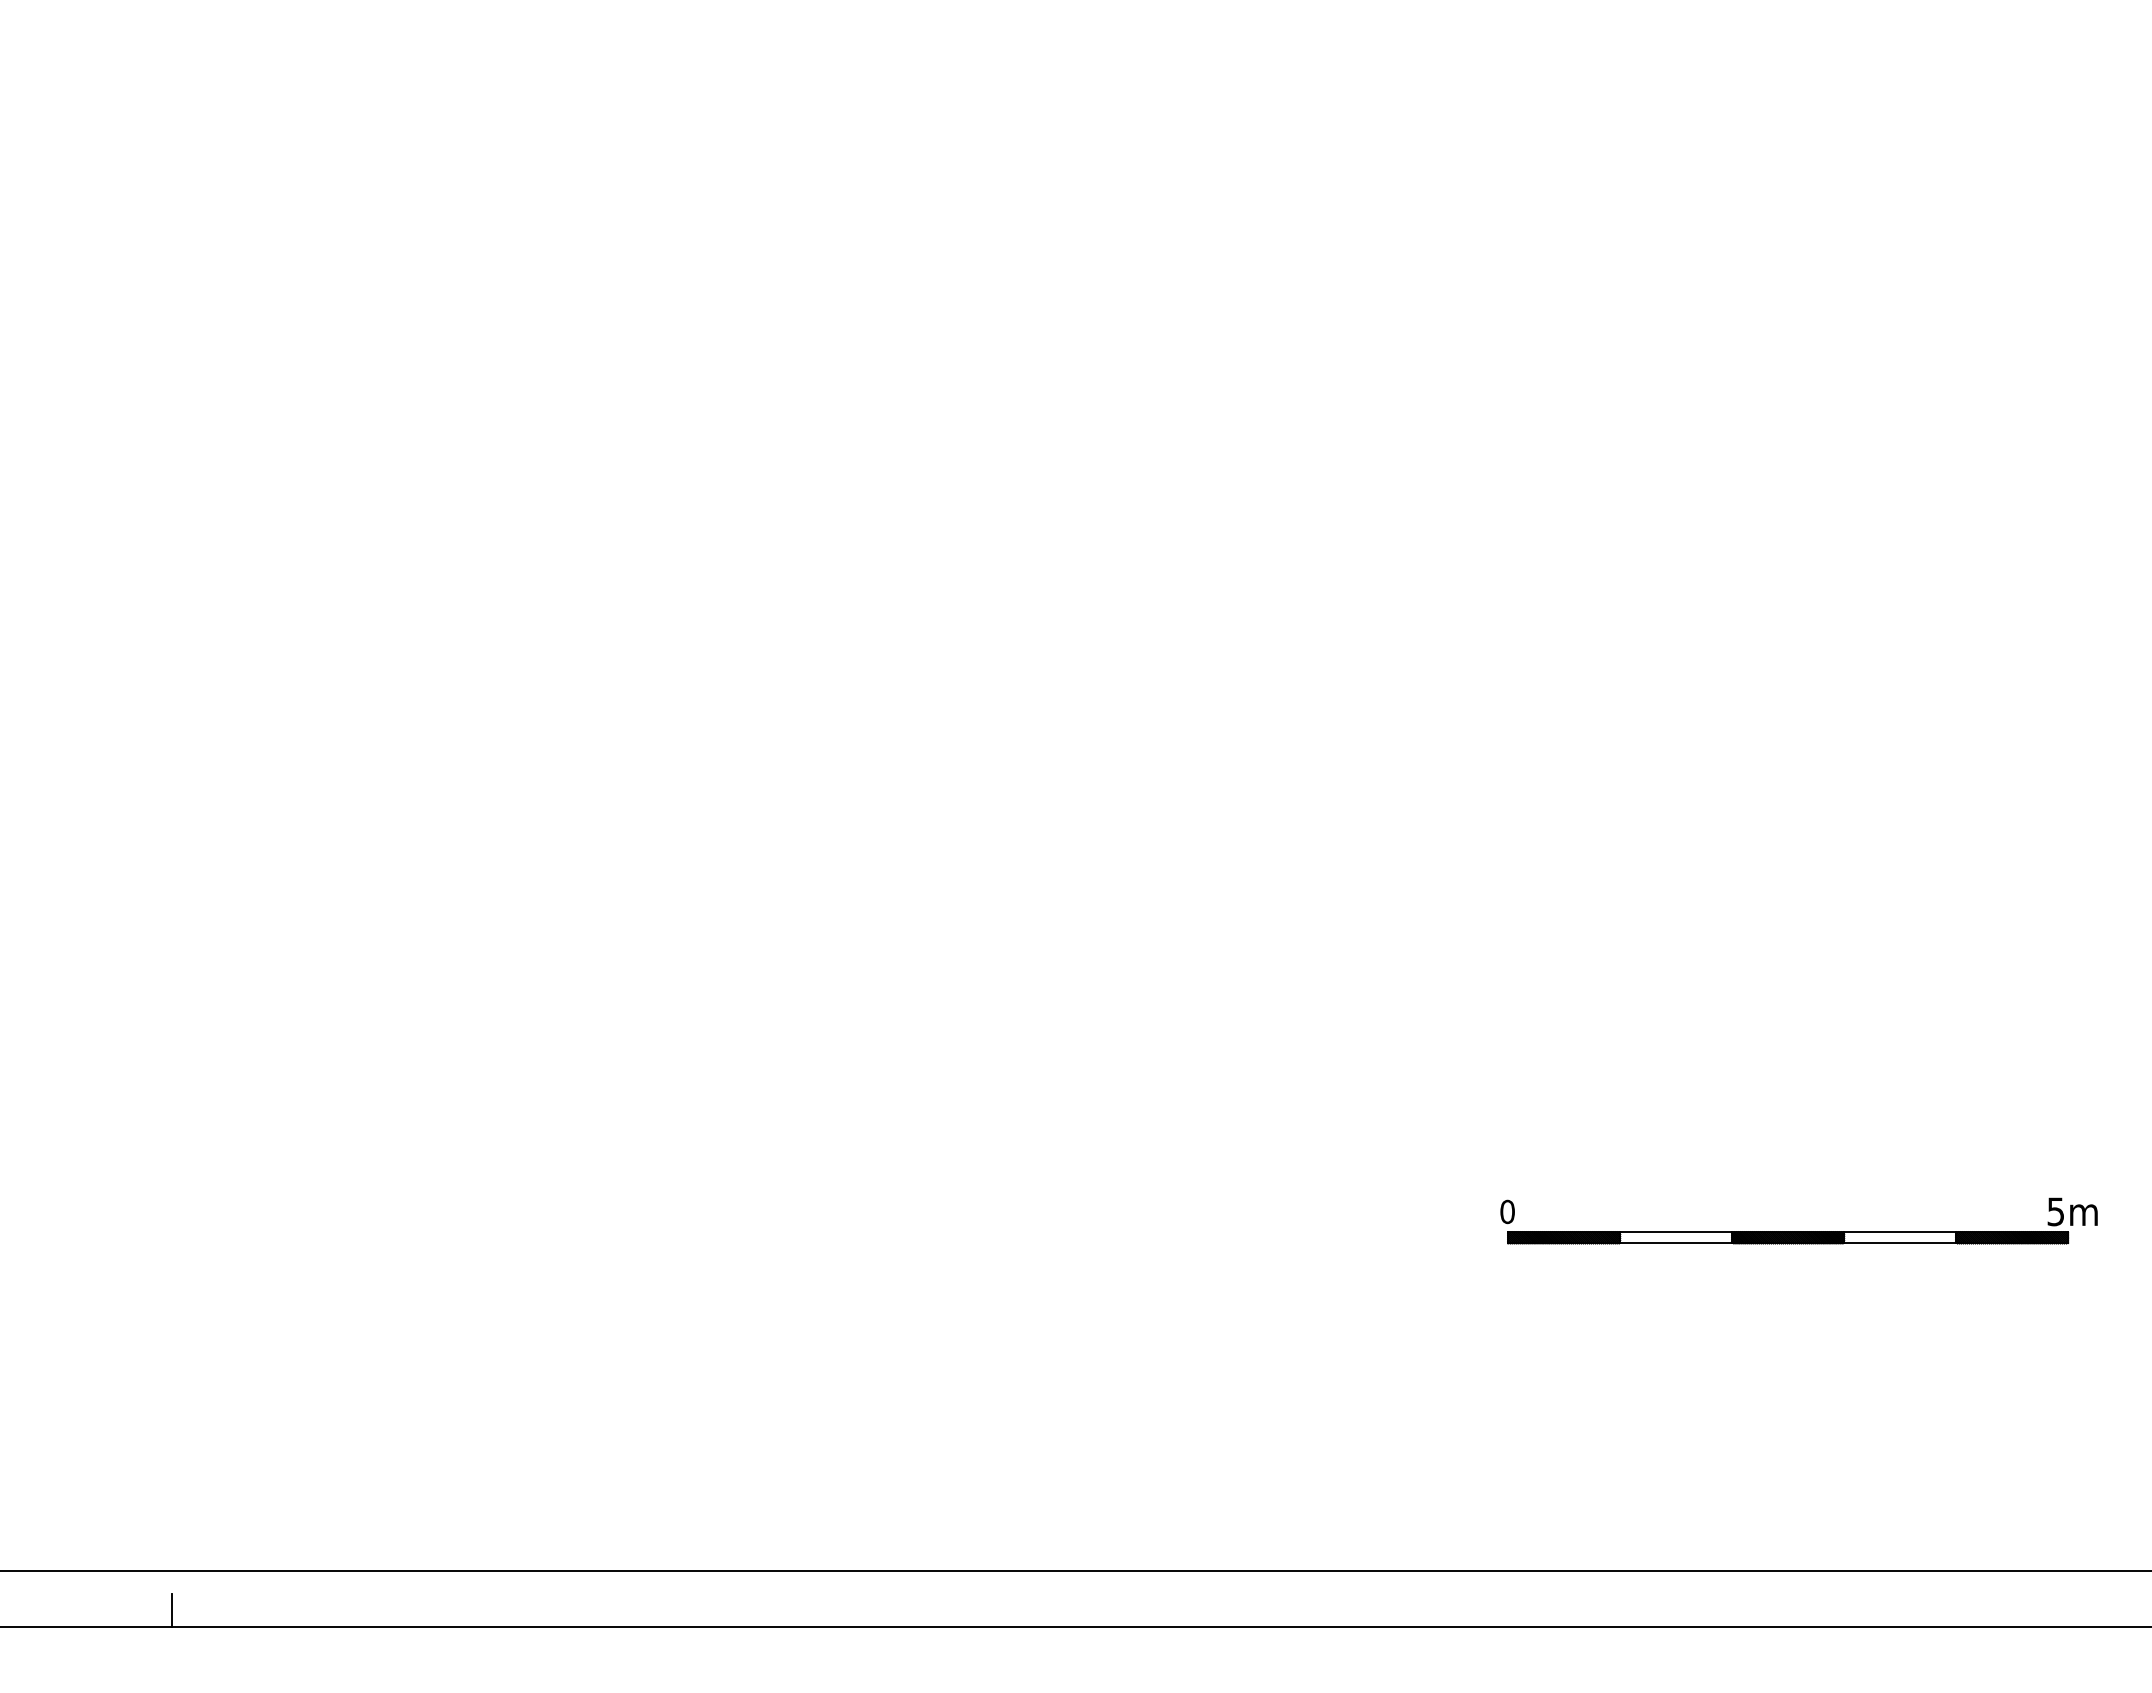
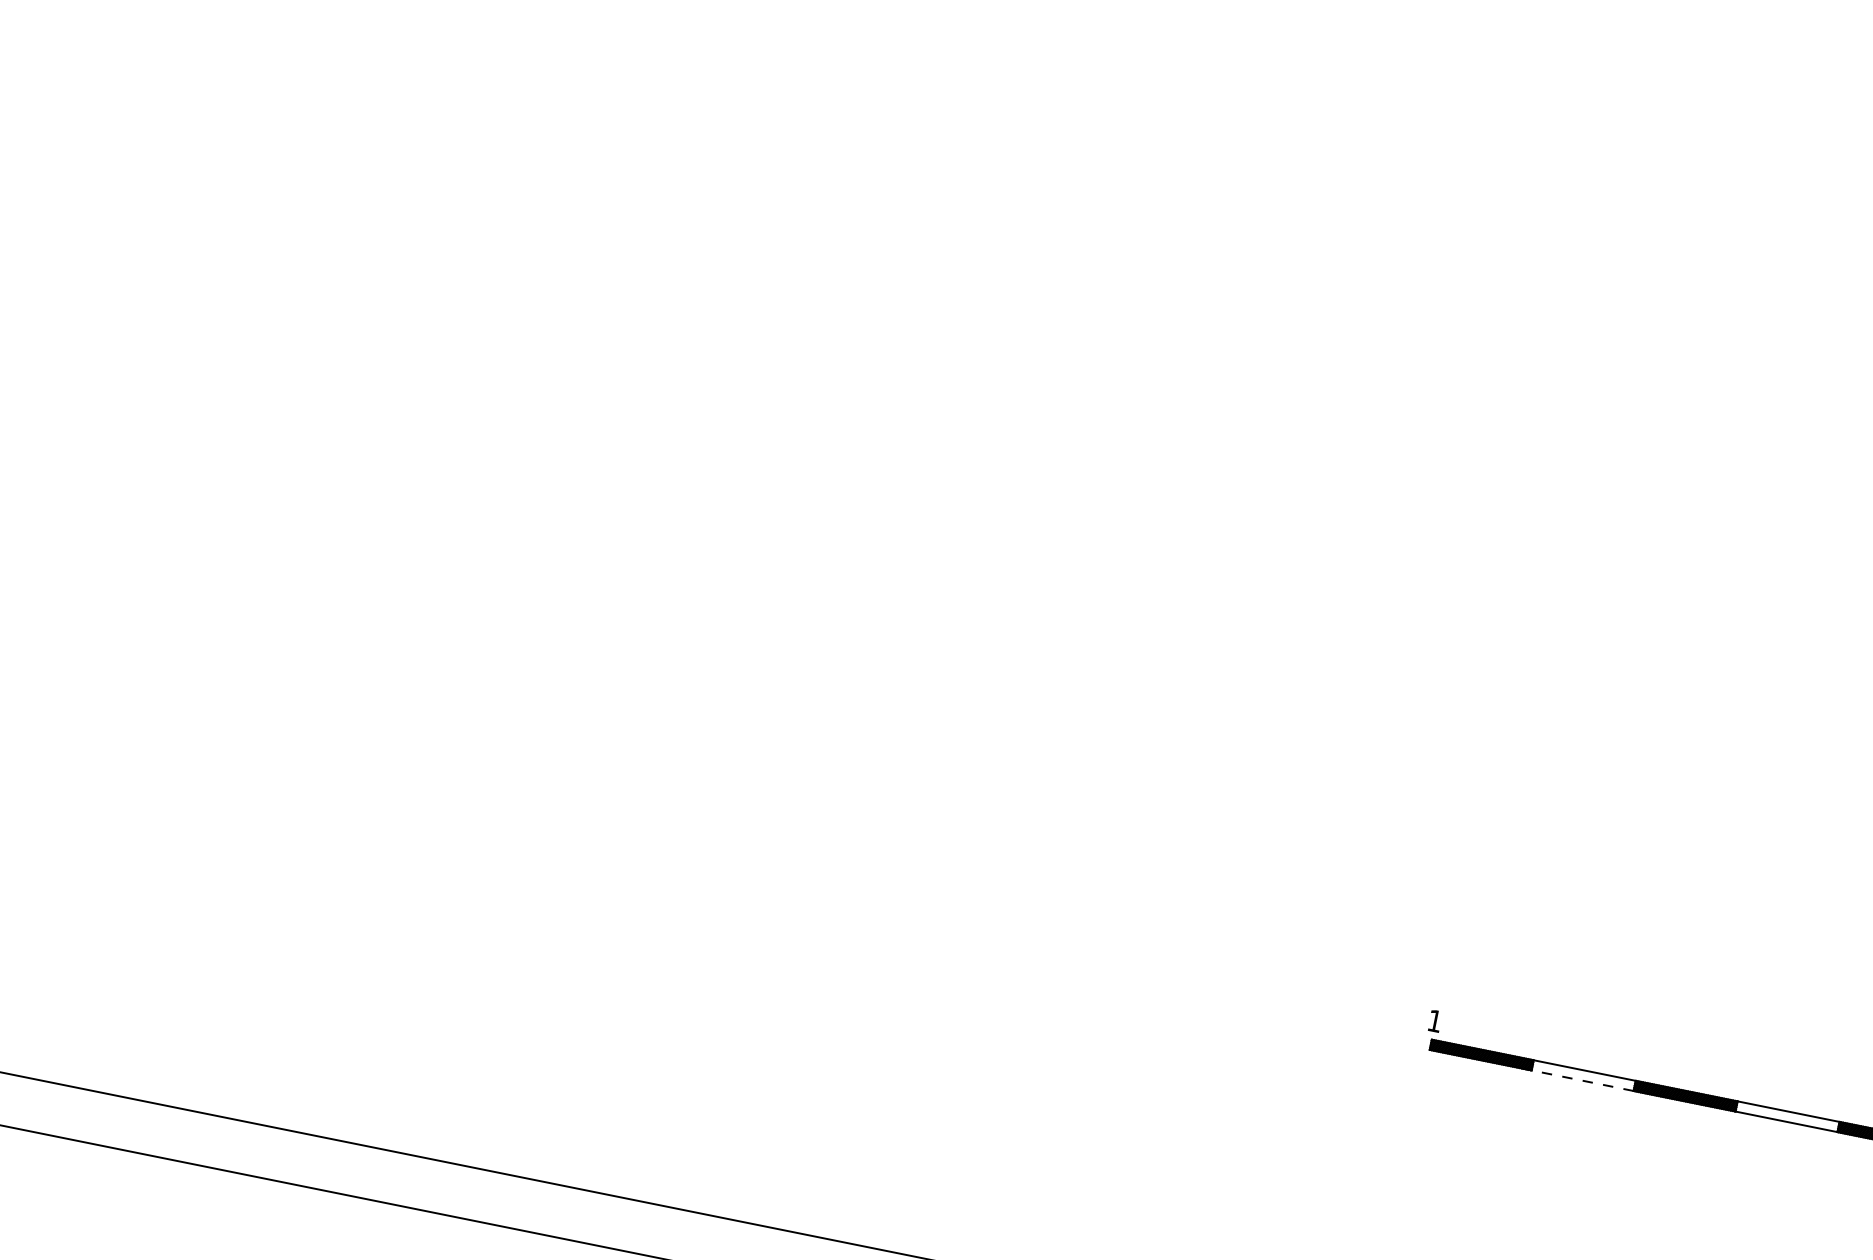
text: (1507, 1211) -> (1434, 1020), 0 -> 1
line: (1669, 1243) -> (1576, 1079), solid -> dashed
line: (171, 1610) -> (145, 1138), removed

